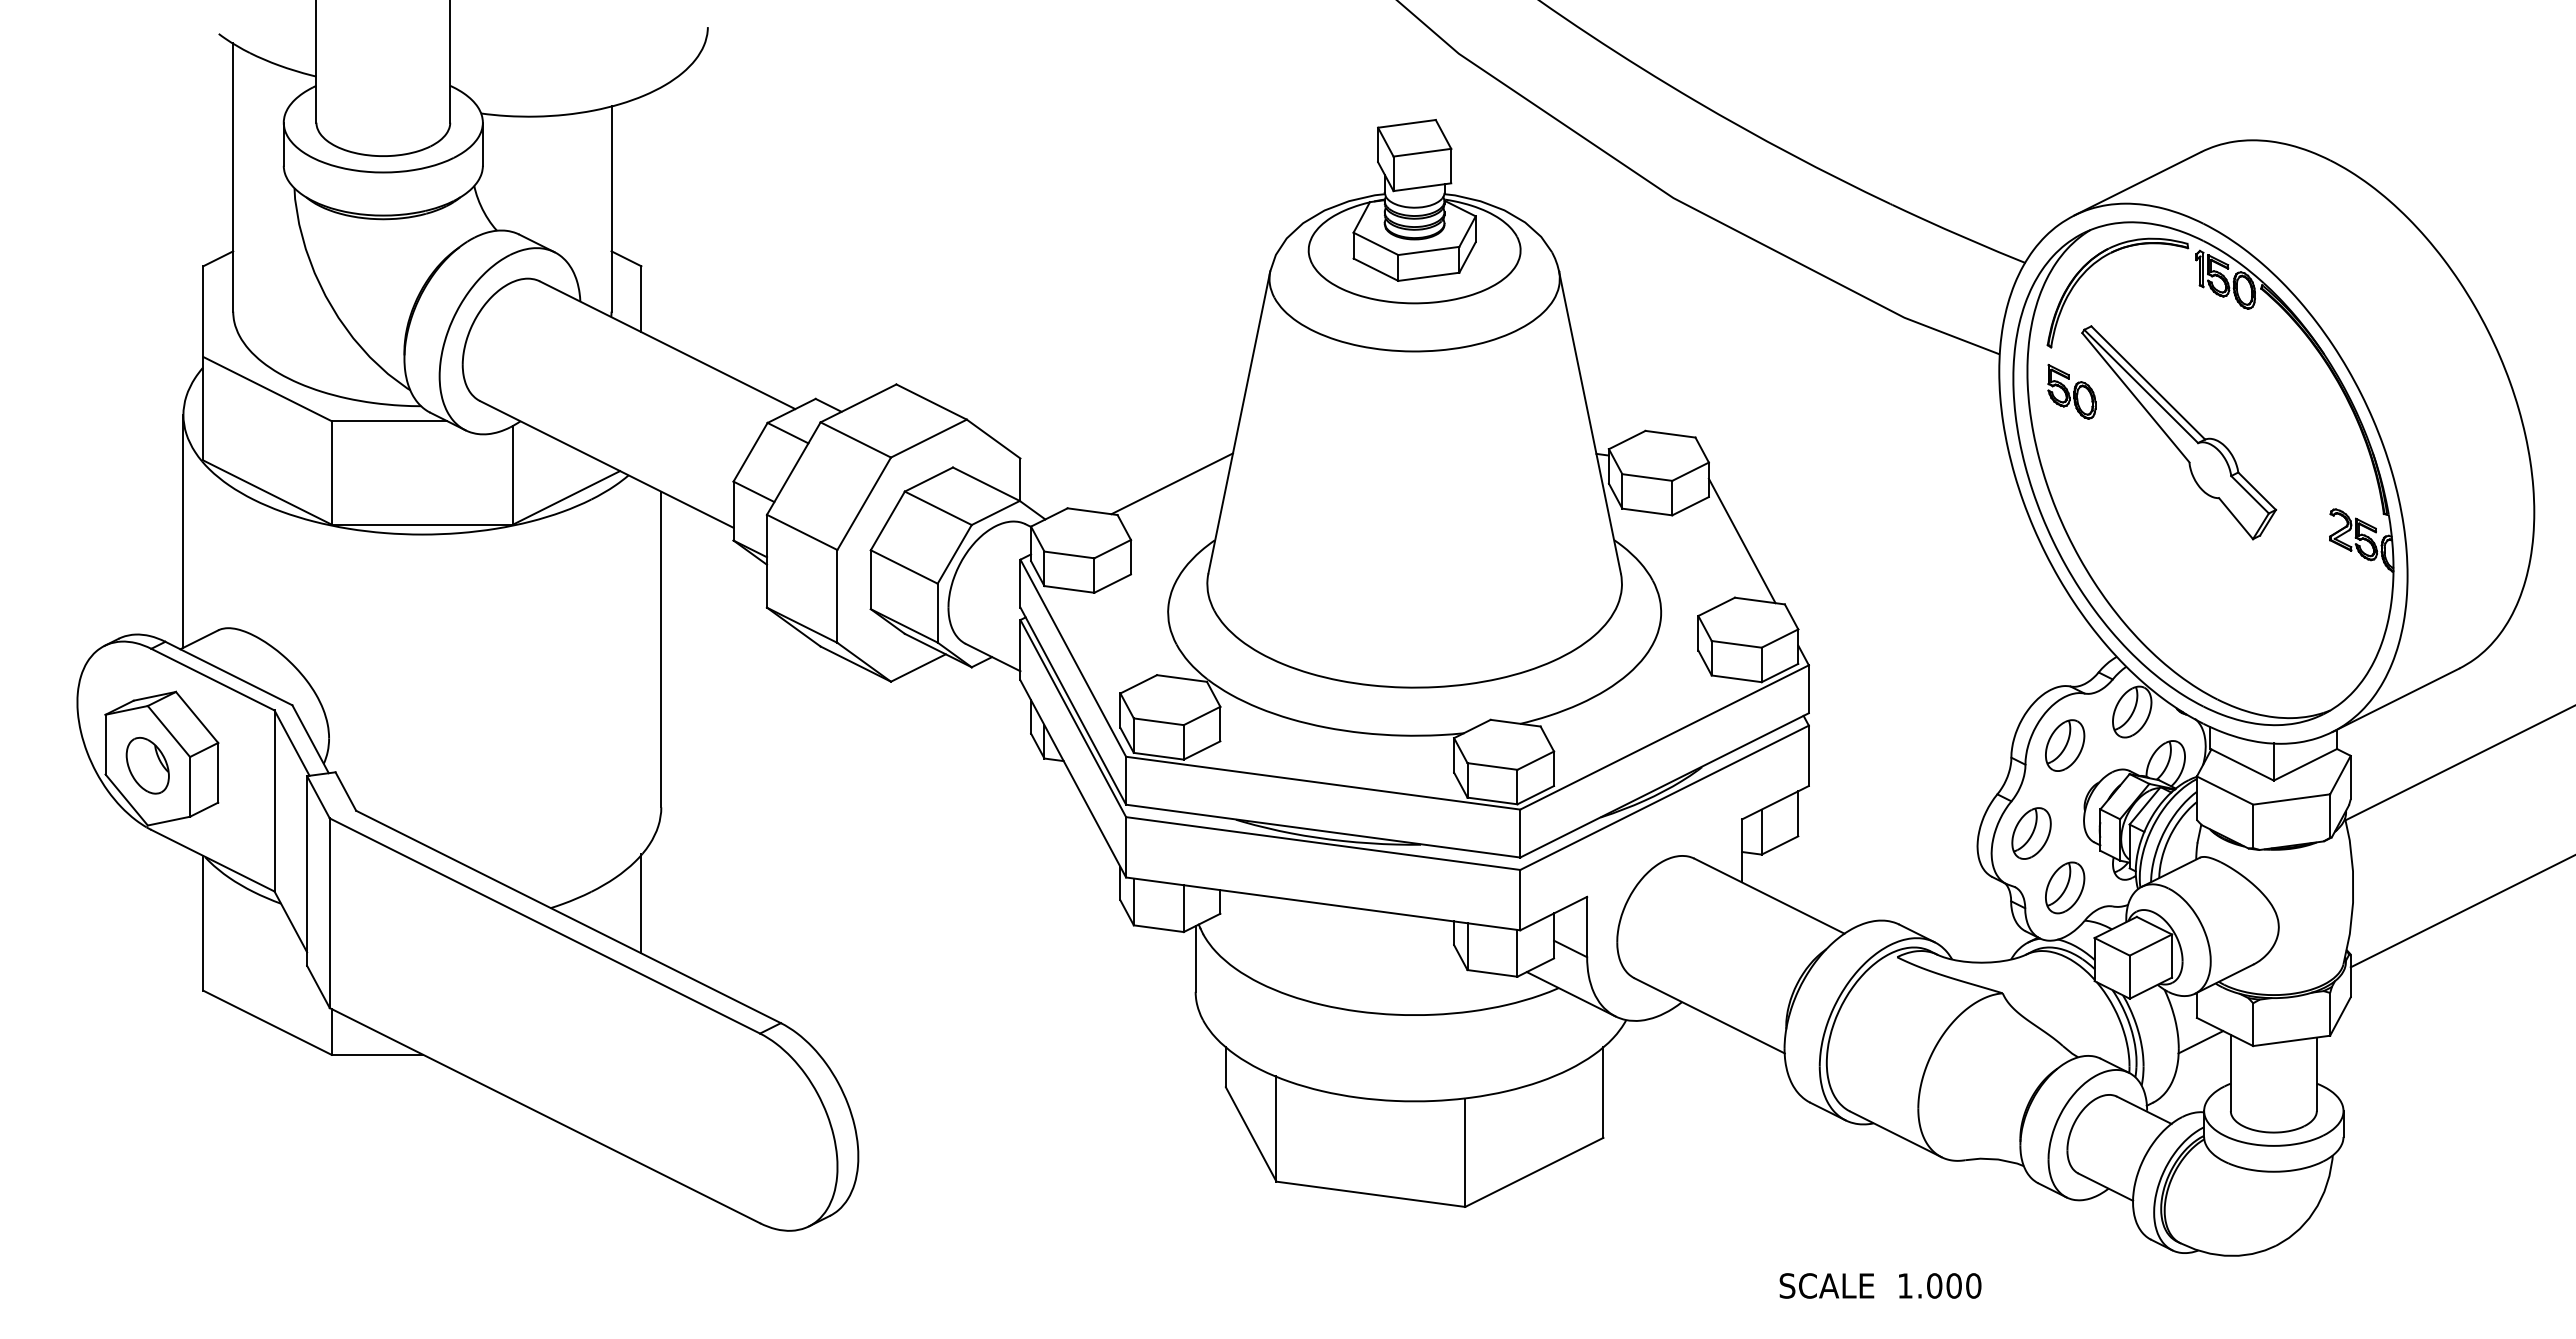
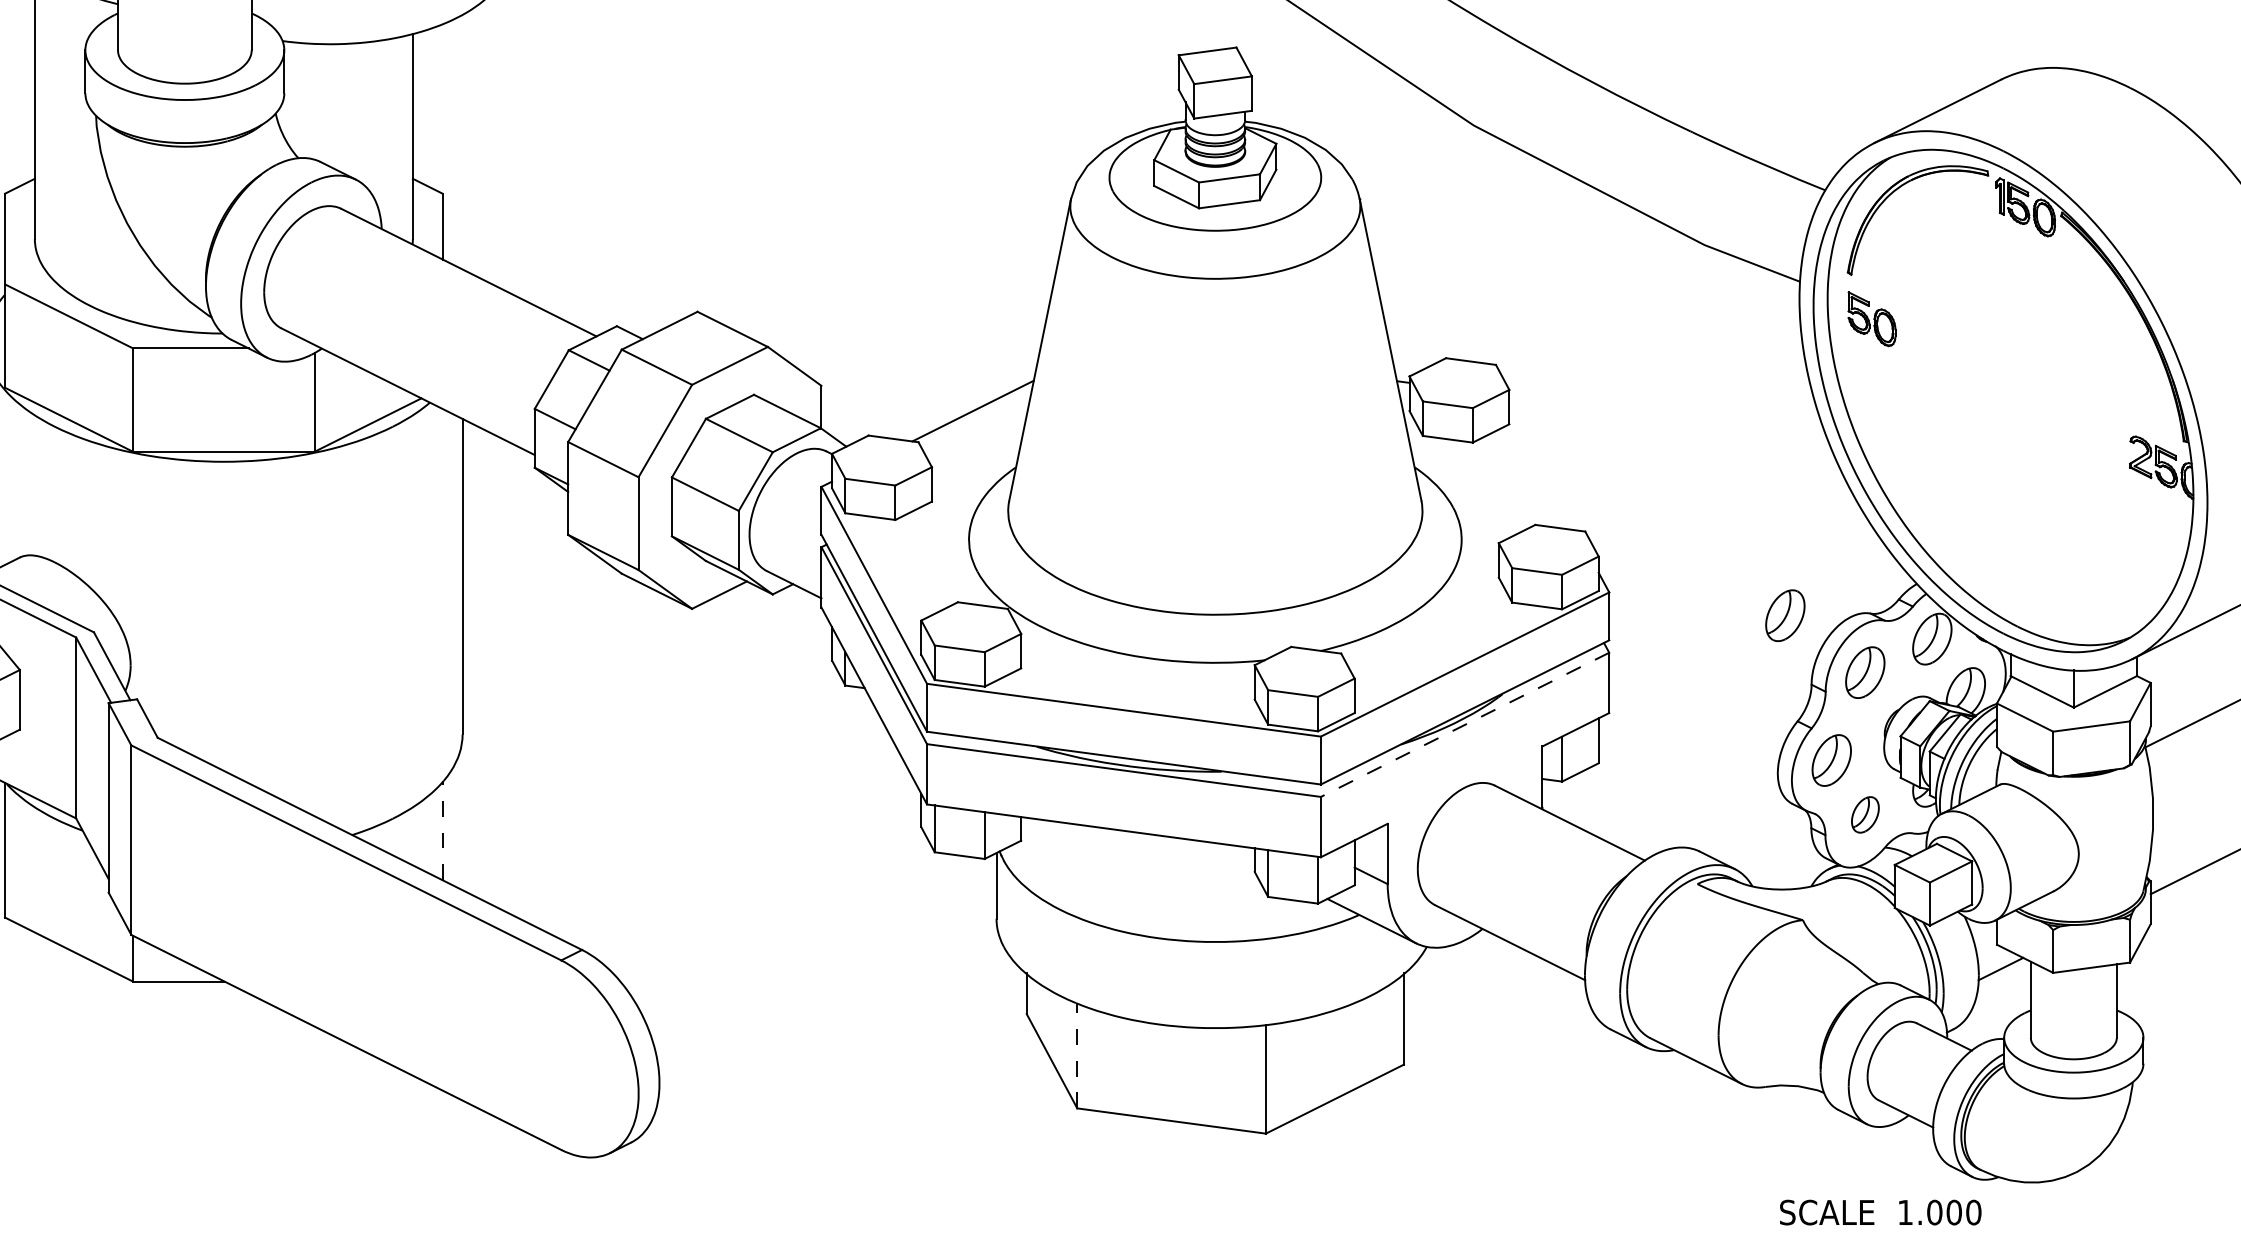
part: (2179, 432) -> (1979, 359), removed
line: (1741, 540) -> (1541, 467), removed
part: (1985, 688) -> (1785, 615), added
line: (1664, 798) -> (1464, 725), solid -> dashed
part: (2065, 887) -> (1865, 814), size x0.7
line: (641, 903) -> (442, 830), solid -> dashed
line: (1276, 1128) -> (1077, 1055), solid -> dashed
text: (1880, 1285) -> (1880, 1212), moved

